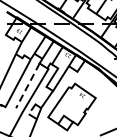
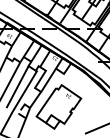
line: (27, 86) -> (17, 87), dashed -> solid

